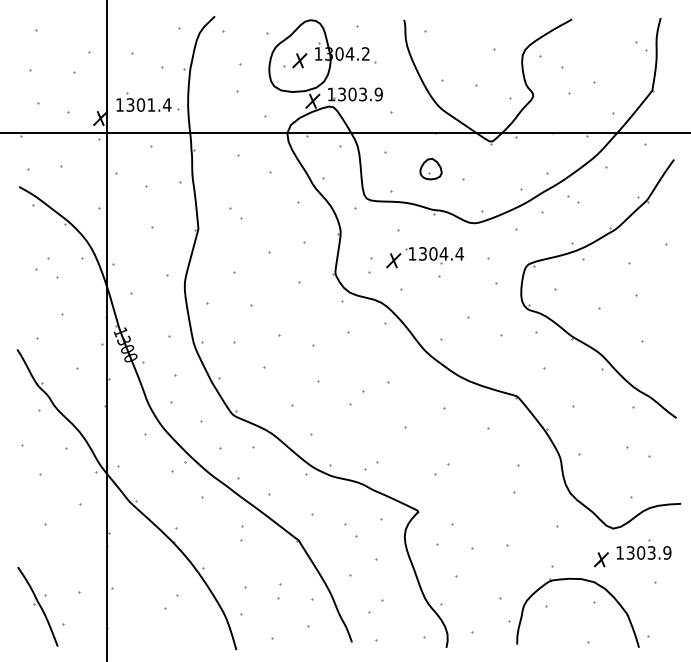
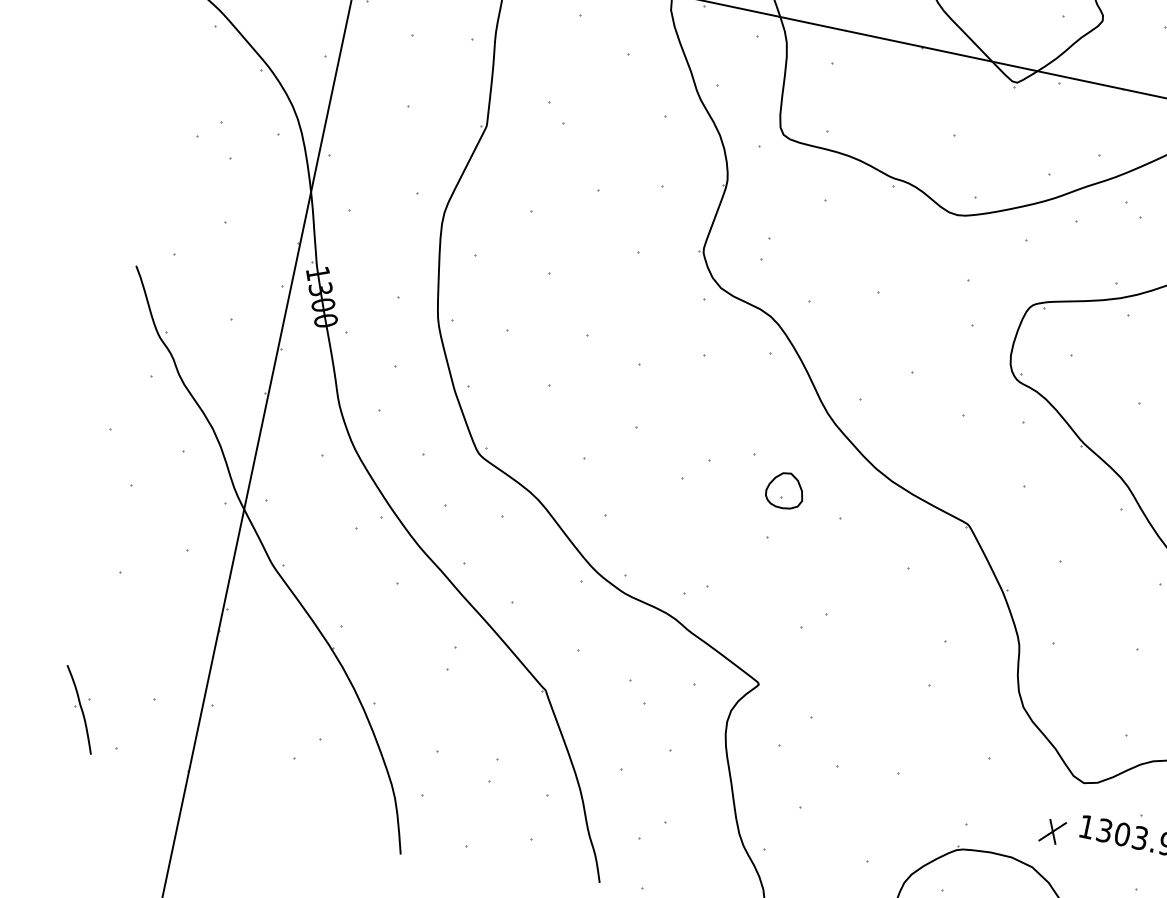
part: (430, 169) -> (784, 491), moved
part: (424, 257) -> (860, 255), removed
part: (37, 606) -> (78, 709), size x0.6

